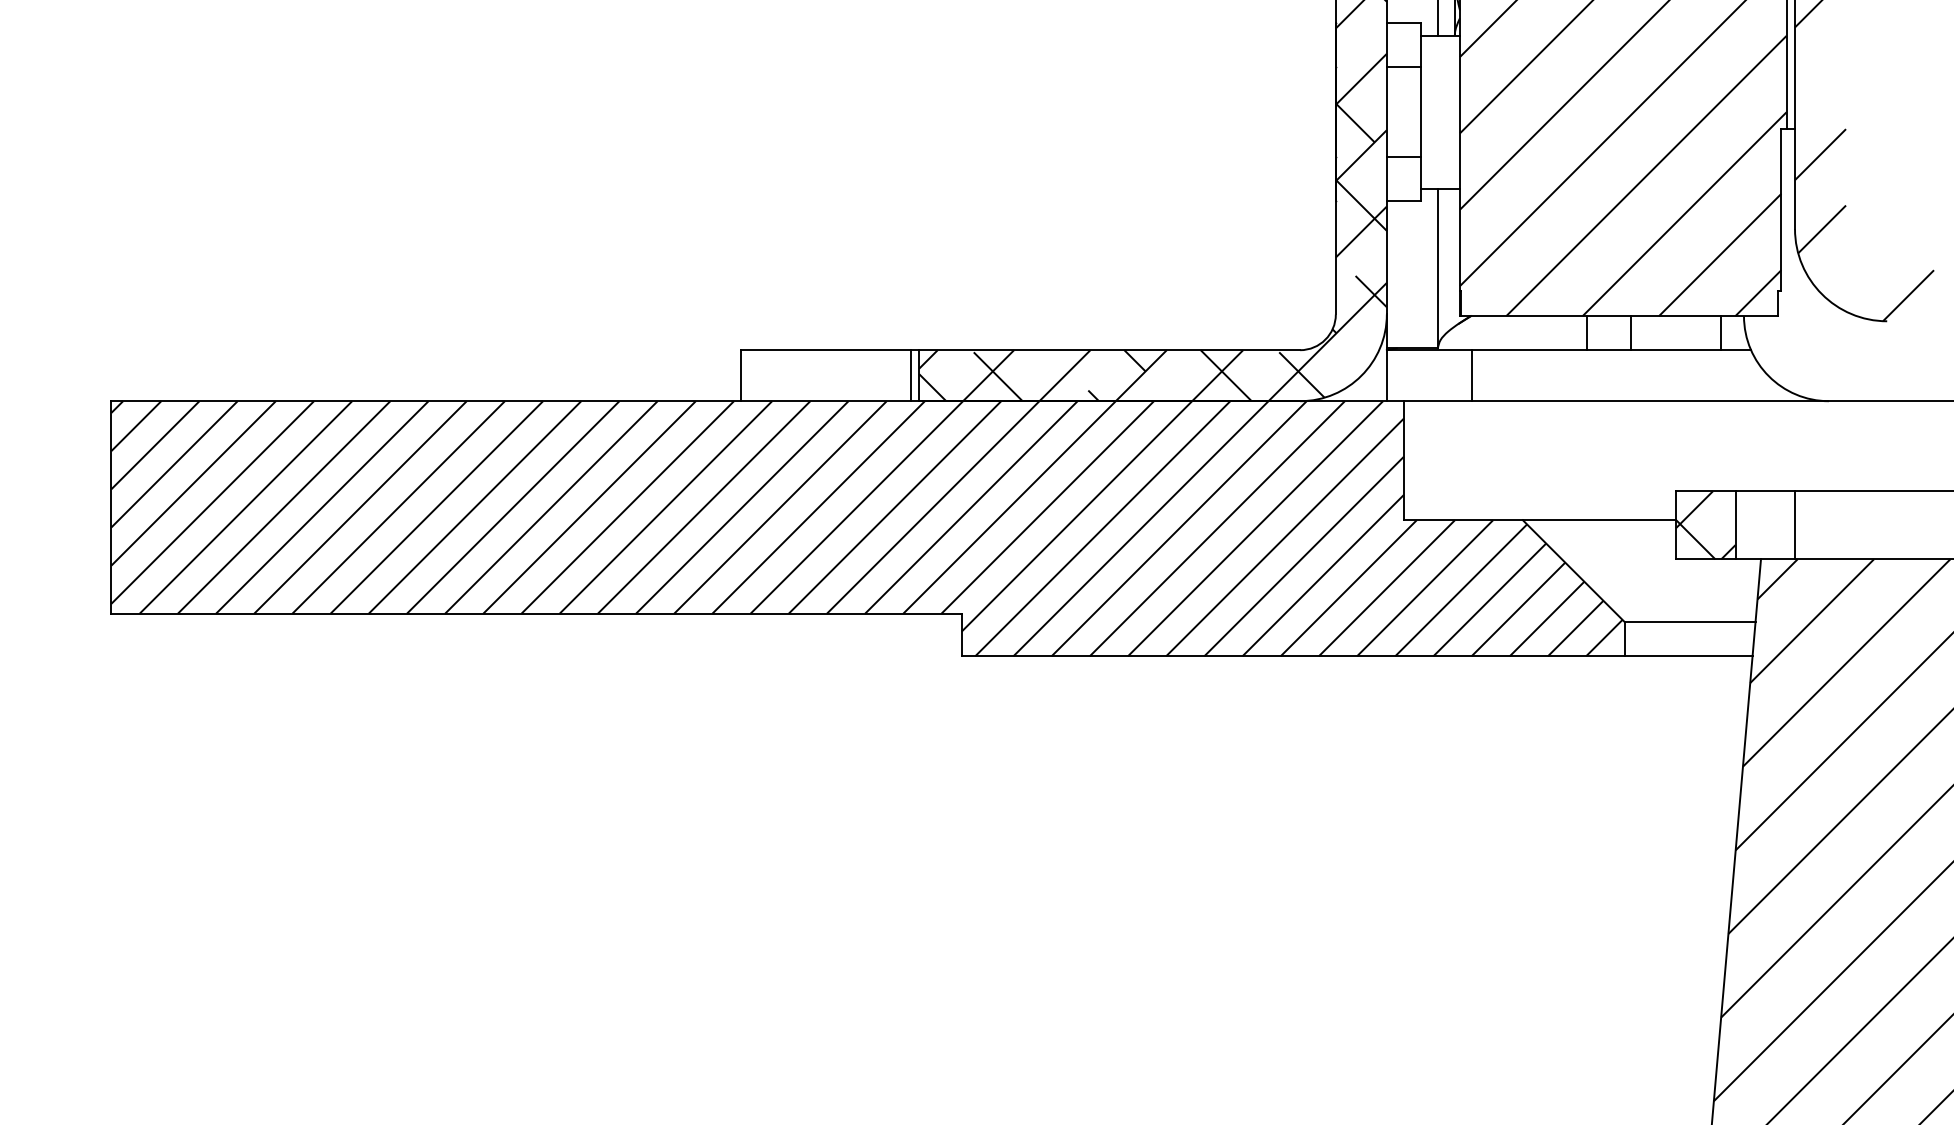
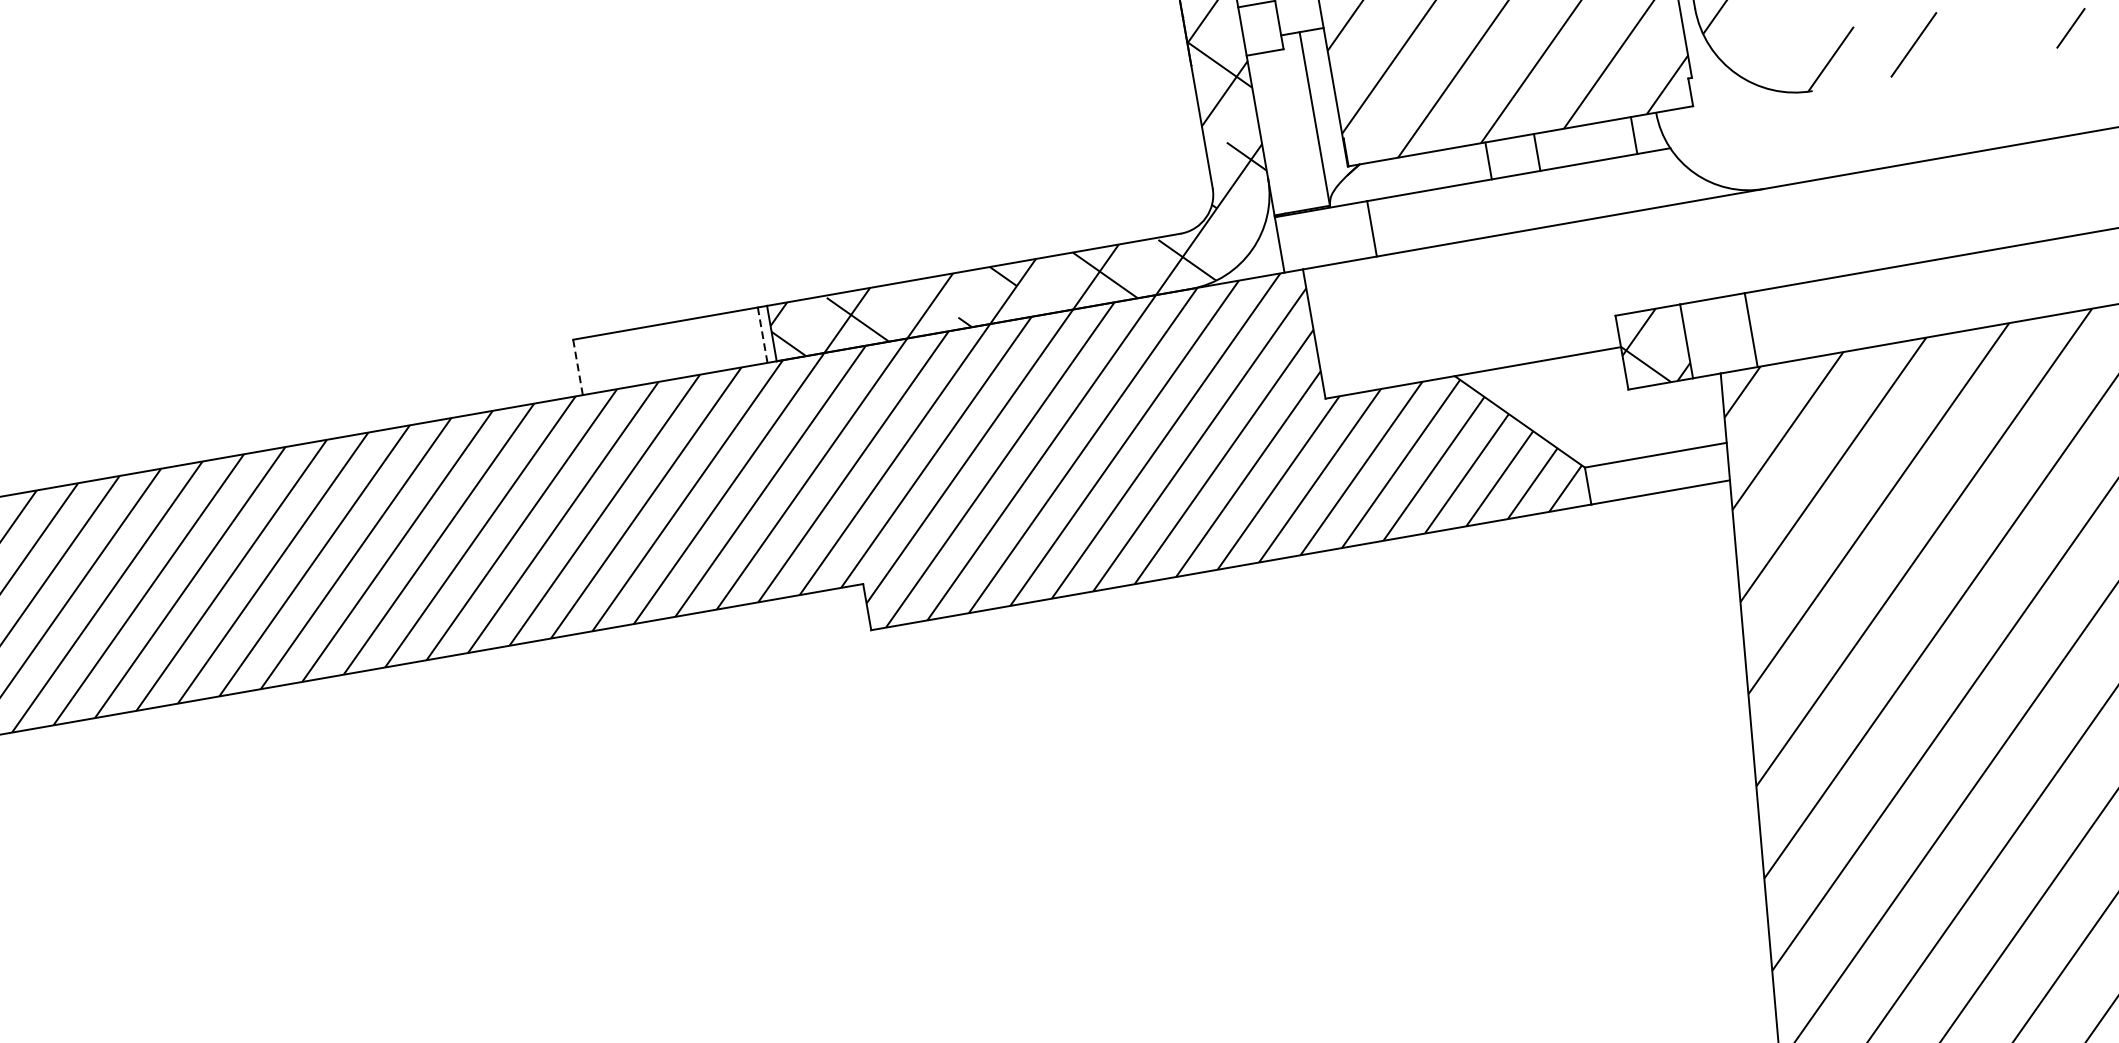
line: (740, 375) -> (577, 367), solid -> dashed
line: (910, 375) -> (762, 335), solid -> dashed

